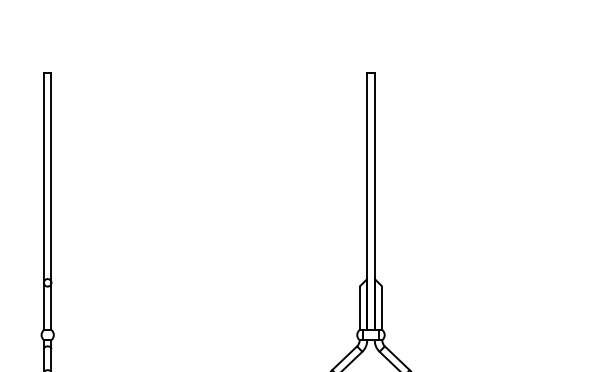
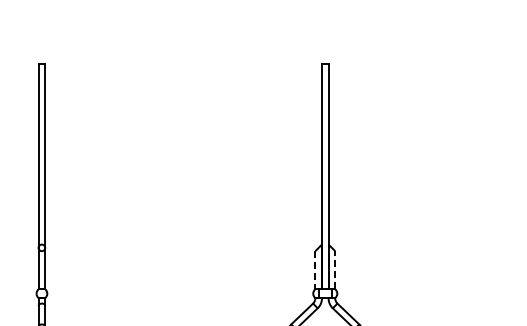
line: (382, 307) -> (335, 269), solid -> dashed
line: (359, 308) -> (315, 270), solid -> dashed

